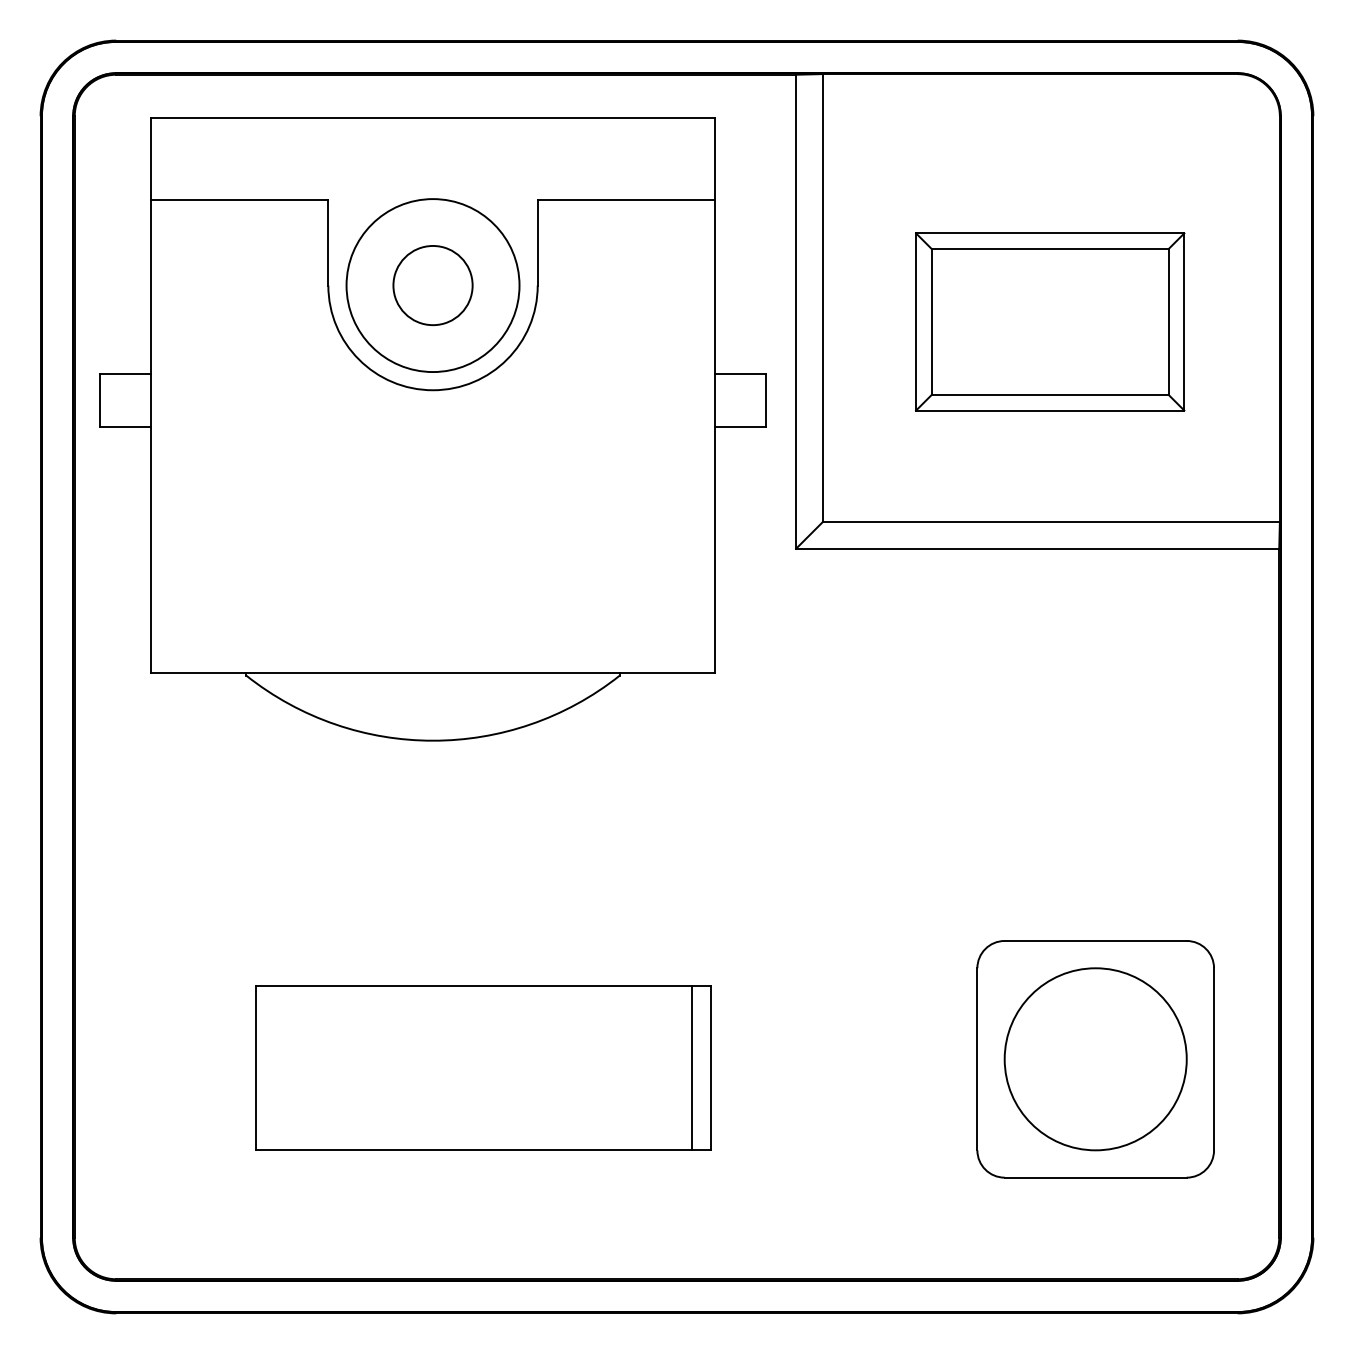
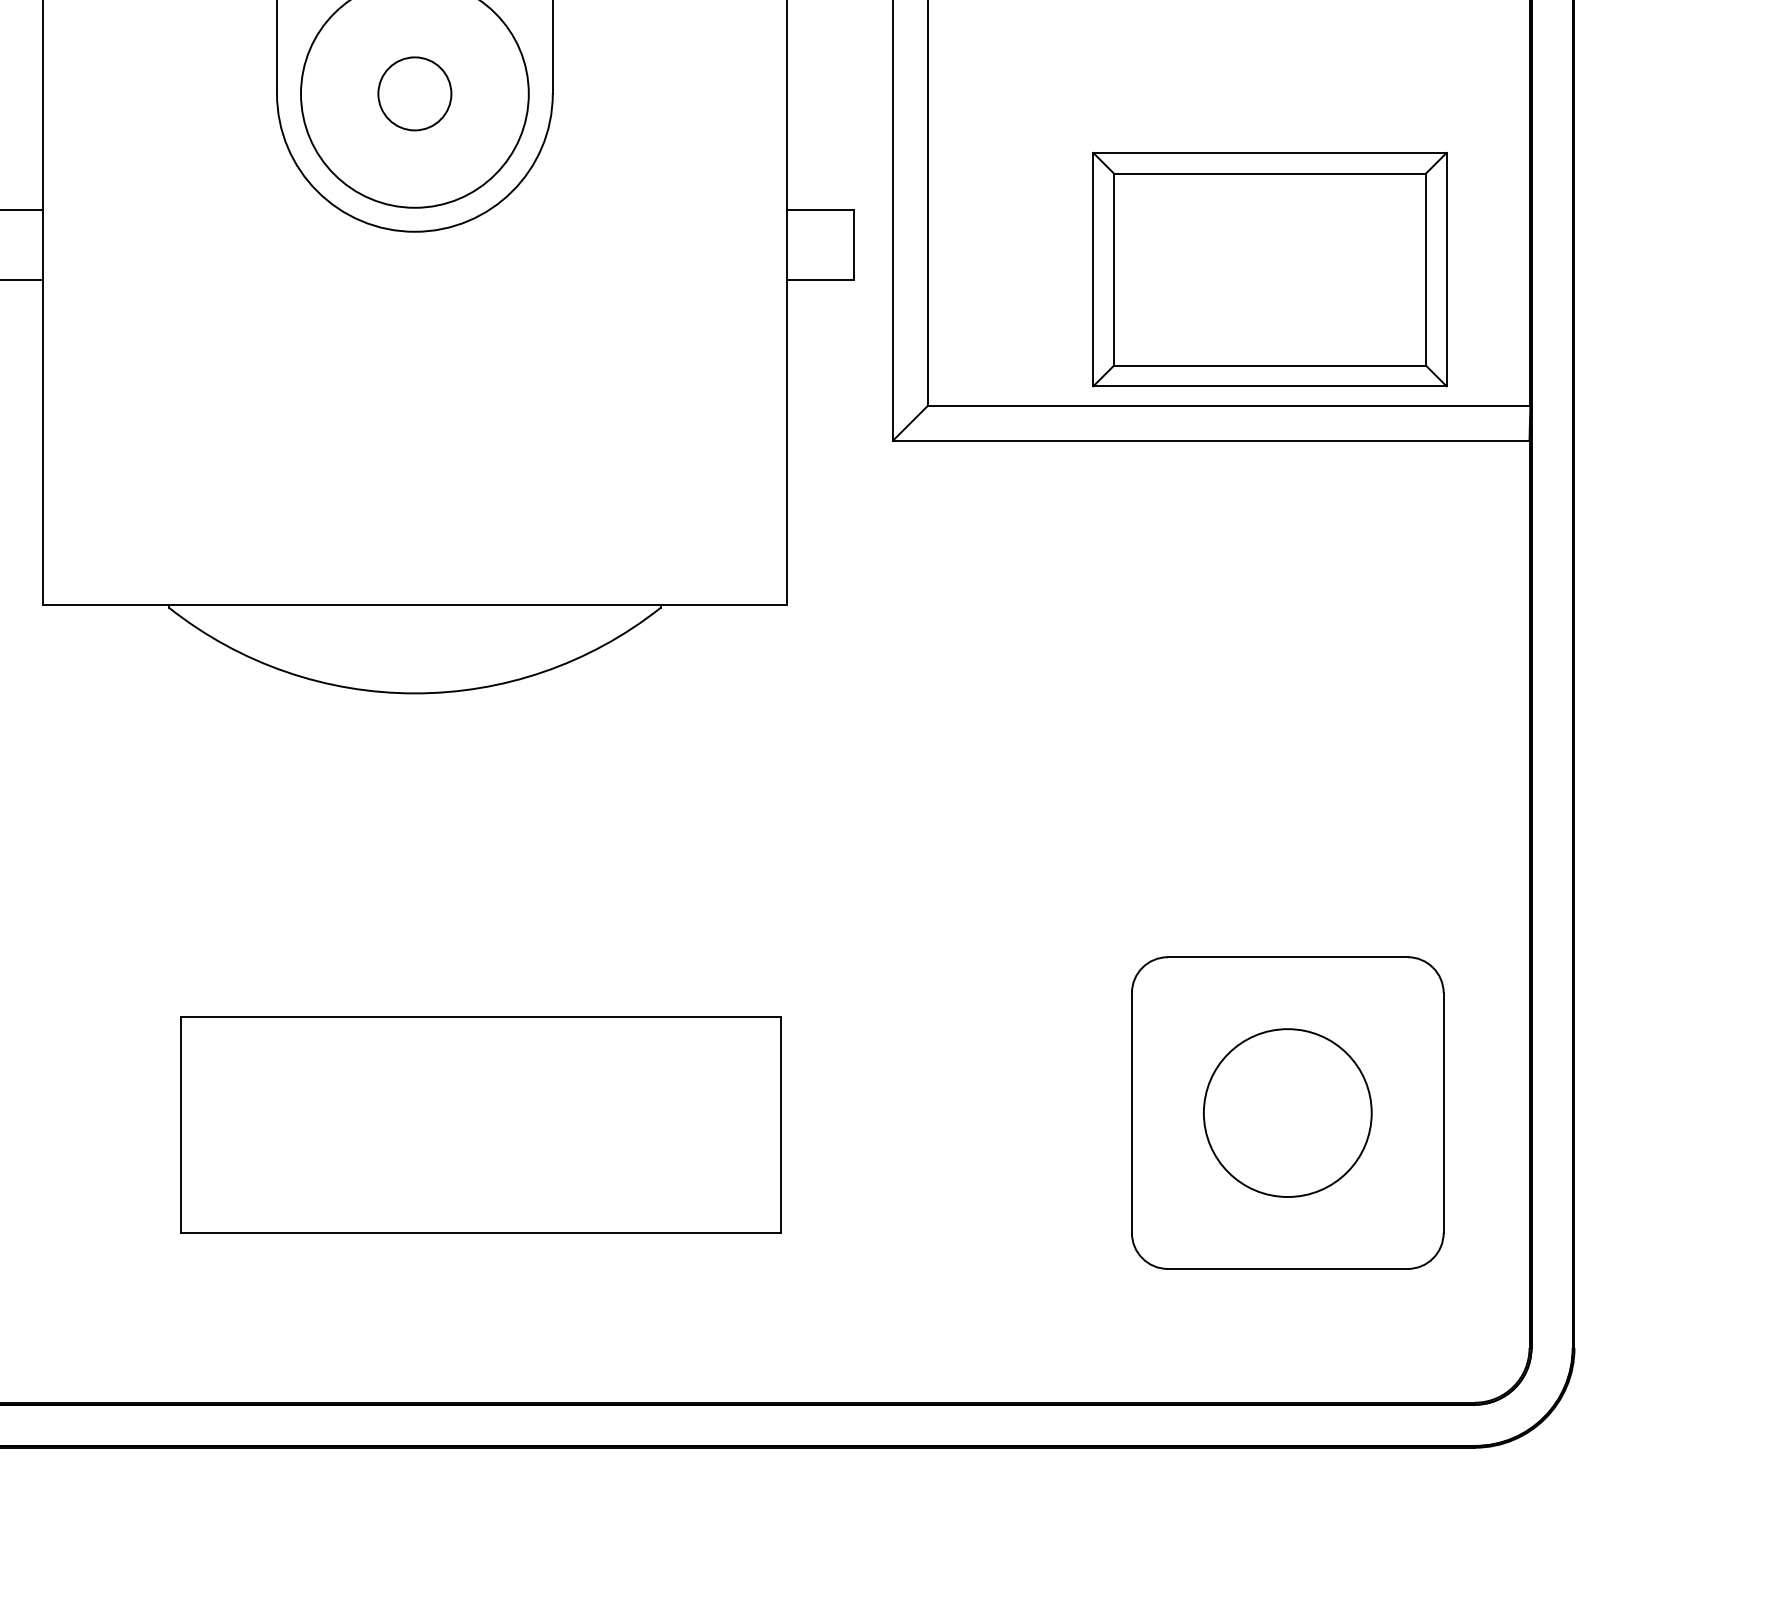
circle: (432, 285) -> (414, 93), size x0.7
part: (1050, 321) -> (1270, 268), moved
circle: (1095, 1059) -> (1287, 1113), size x0.7
line: (692, 1068) -> (756, 1125), removed

